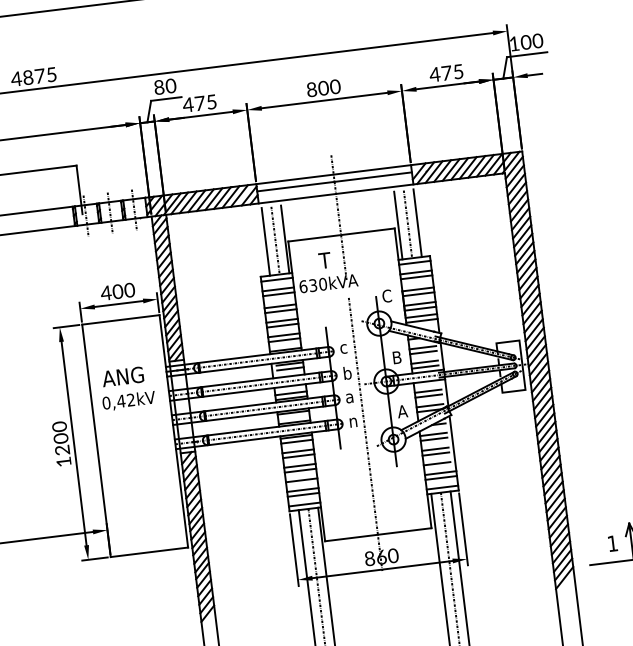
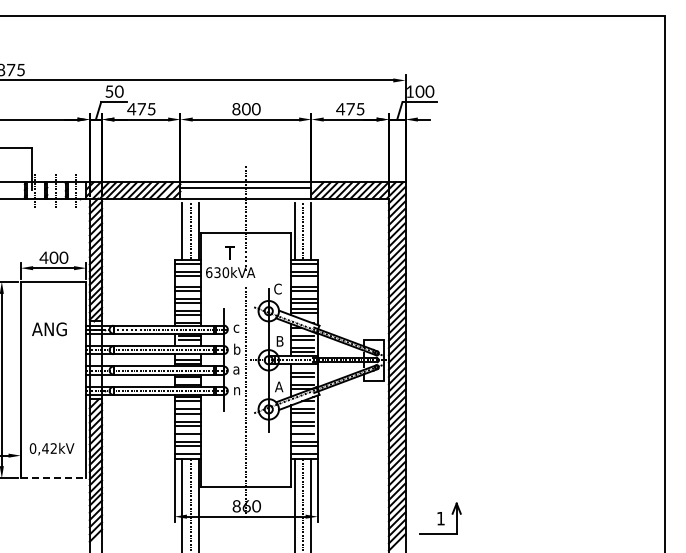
text: (159, 87) -> (109, 91), 80 -> 50
text: (128, 400) -> (51, 448), moved
line: (149, 552) -> (53, 478), solid -> dashed

